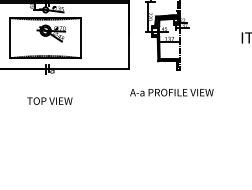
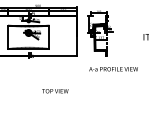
text: (171, 93) -> (113, 69), moved
text: (50, 101) -> (55, 91), moved

